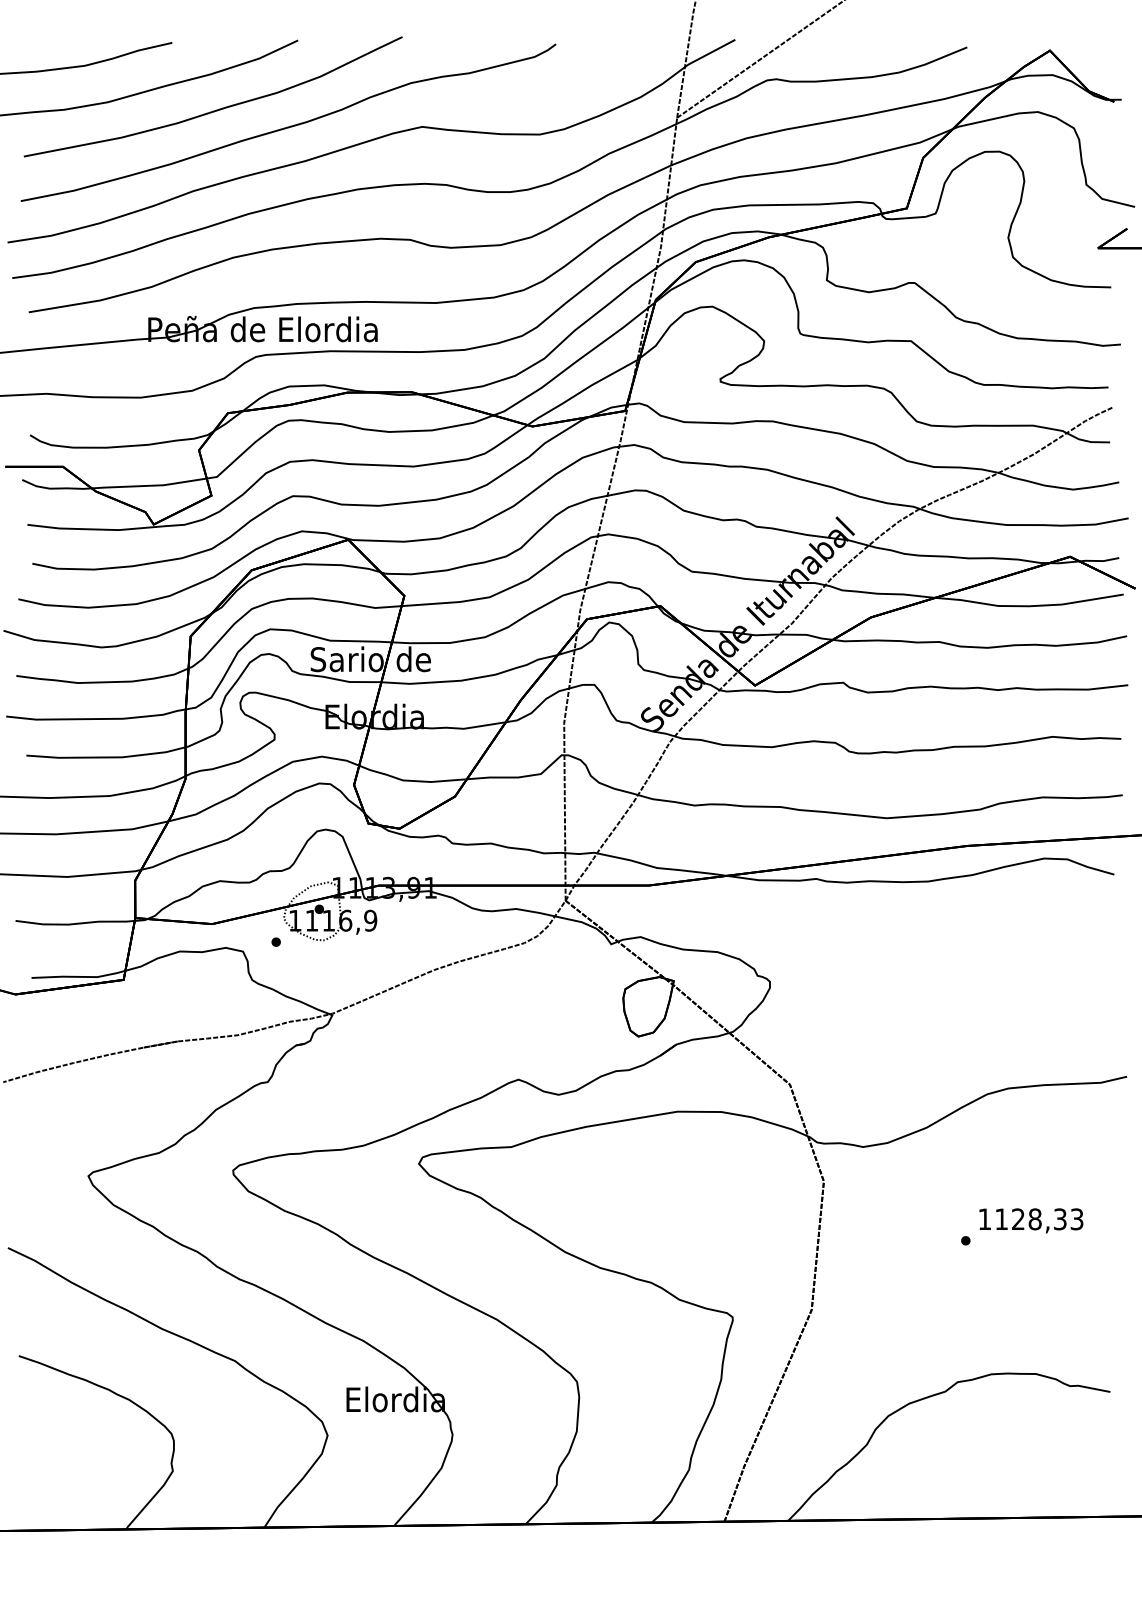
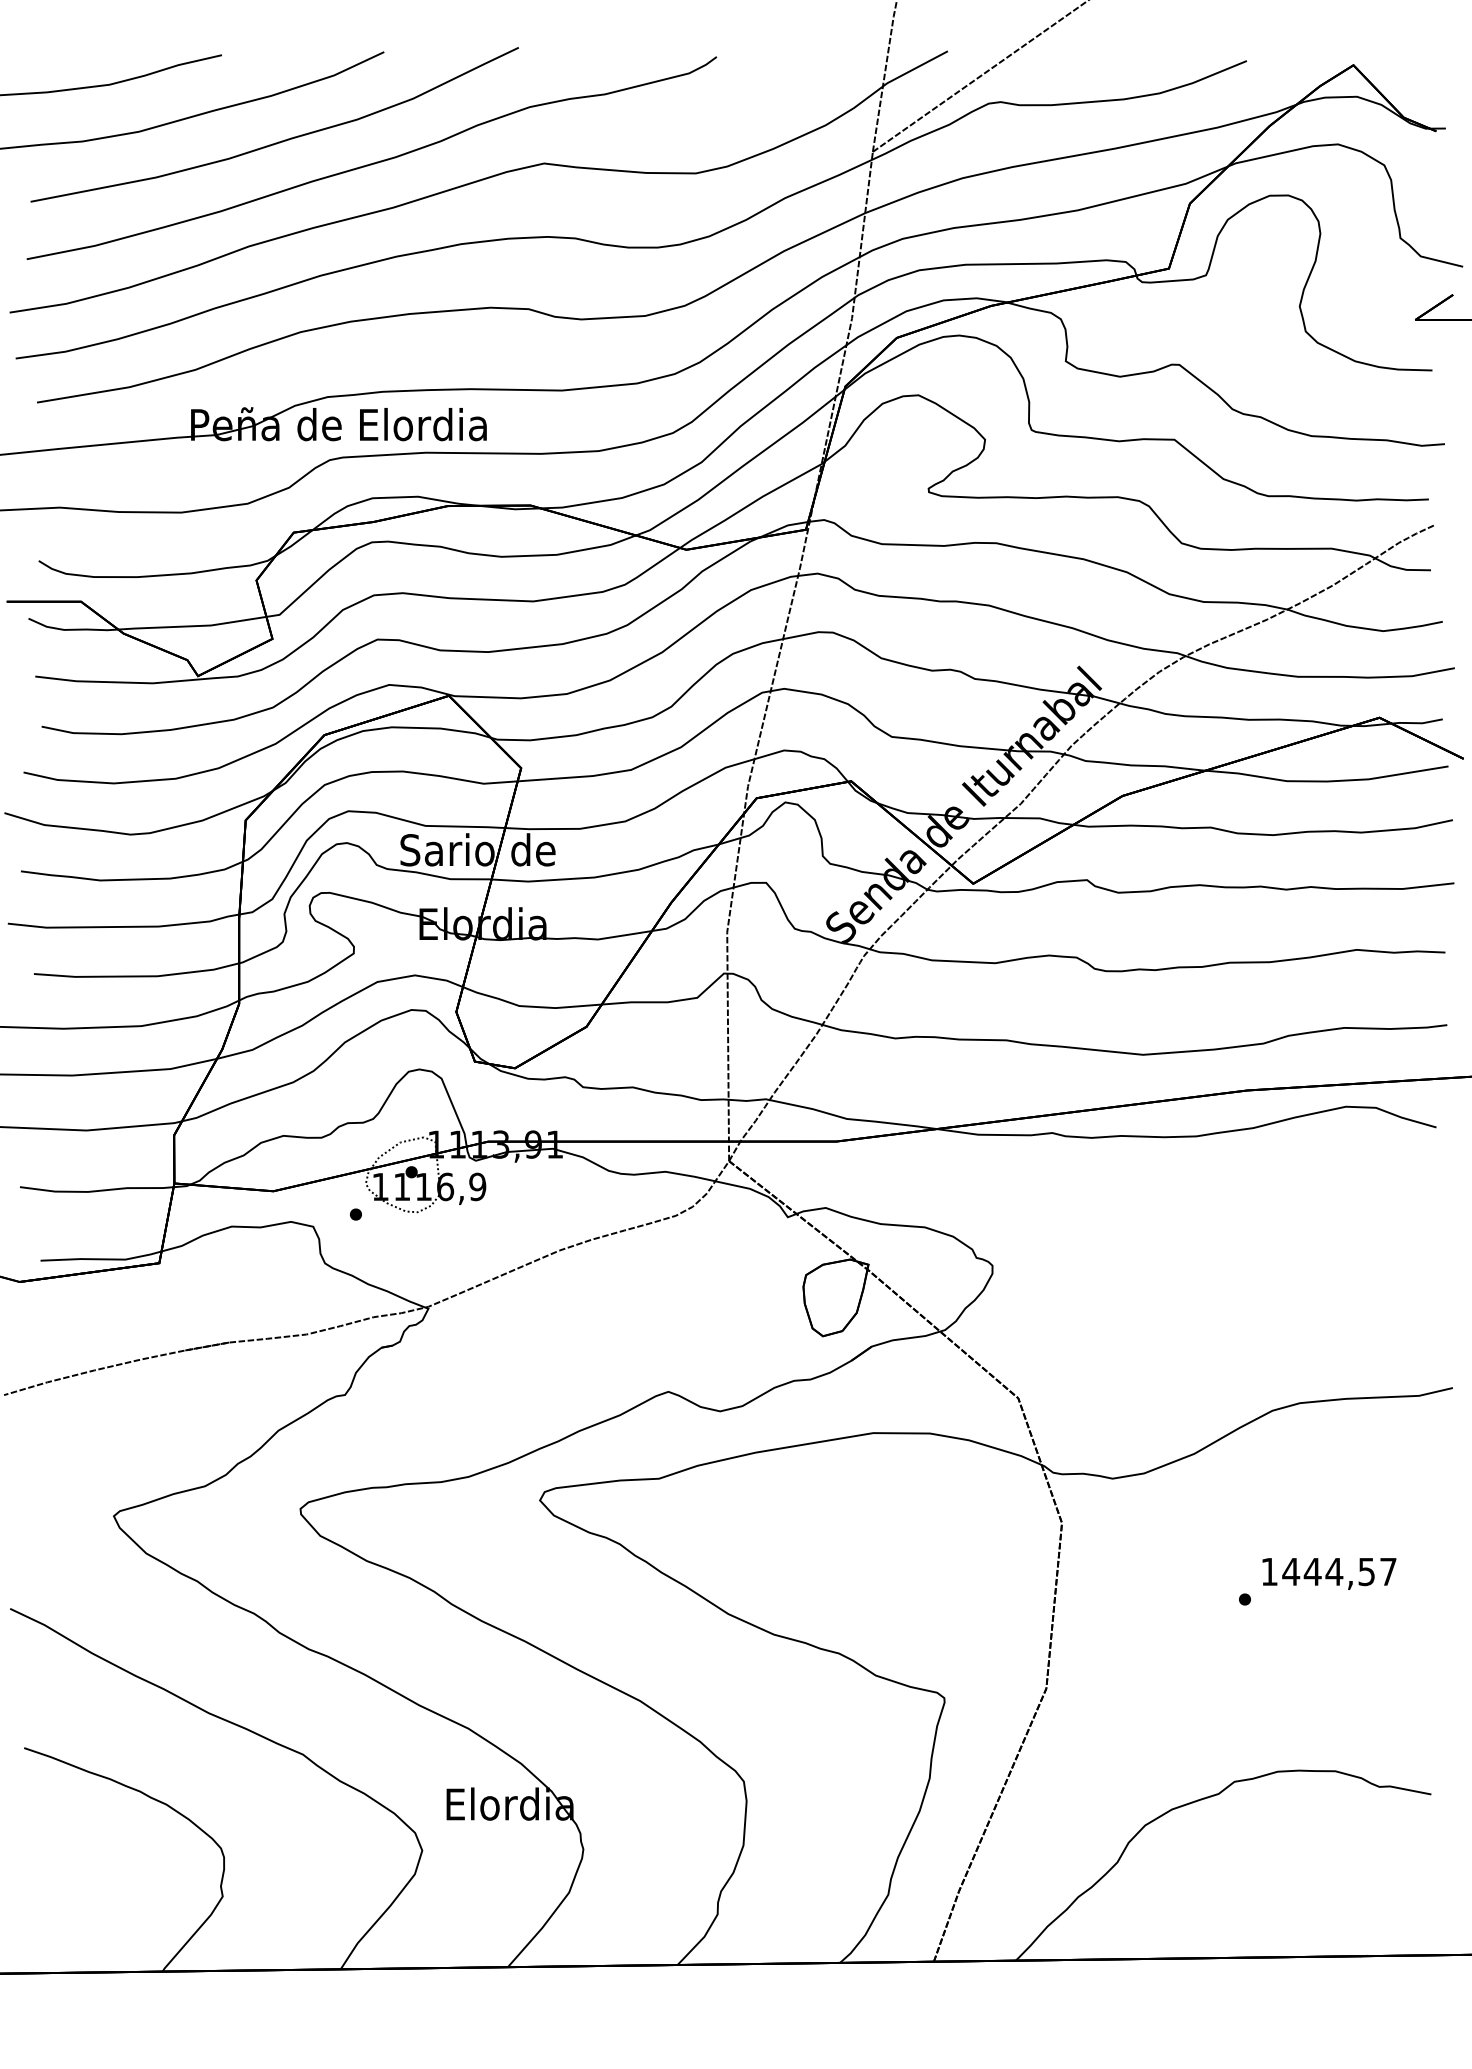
text: (1039, 1219) -> (1339, 1571), 1128,33 -> 1444,57

